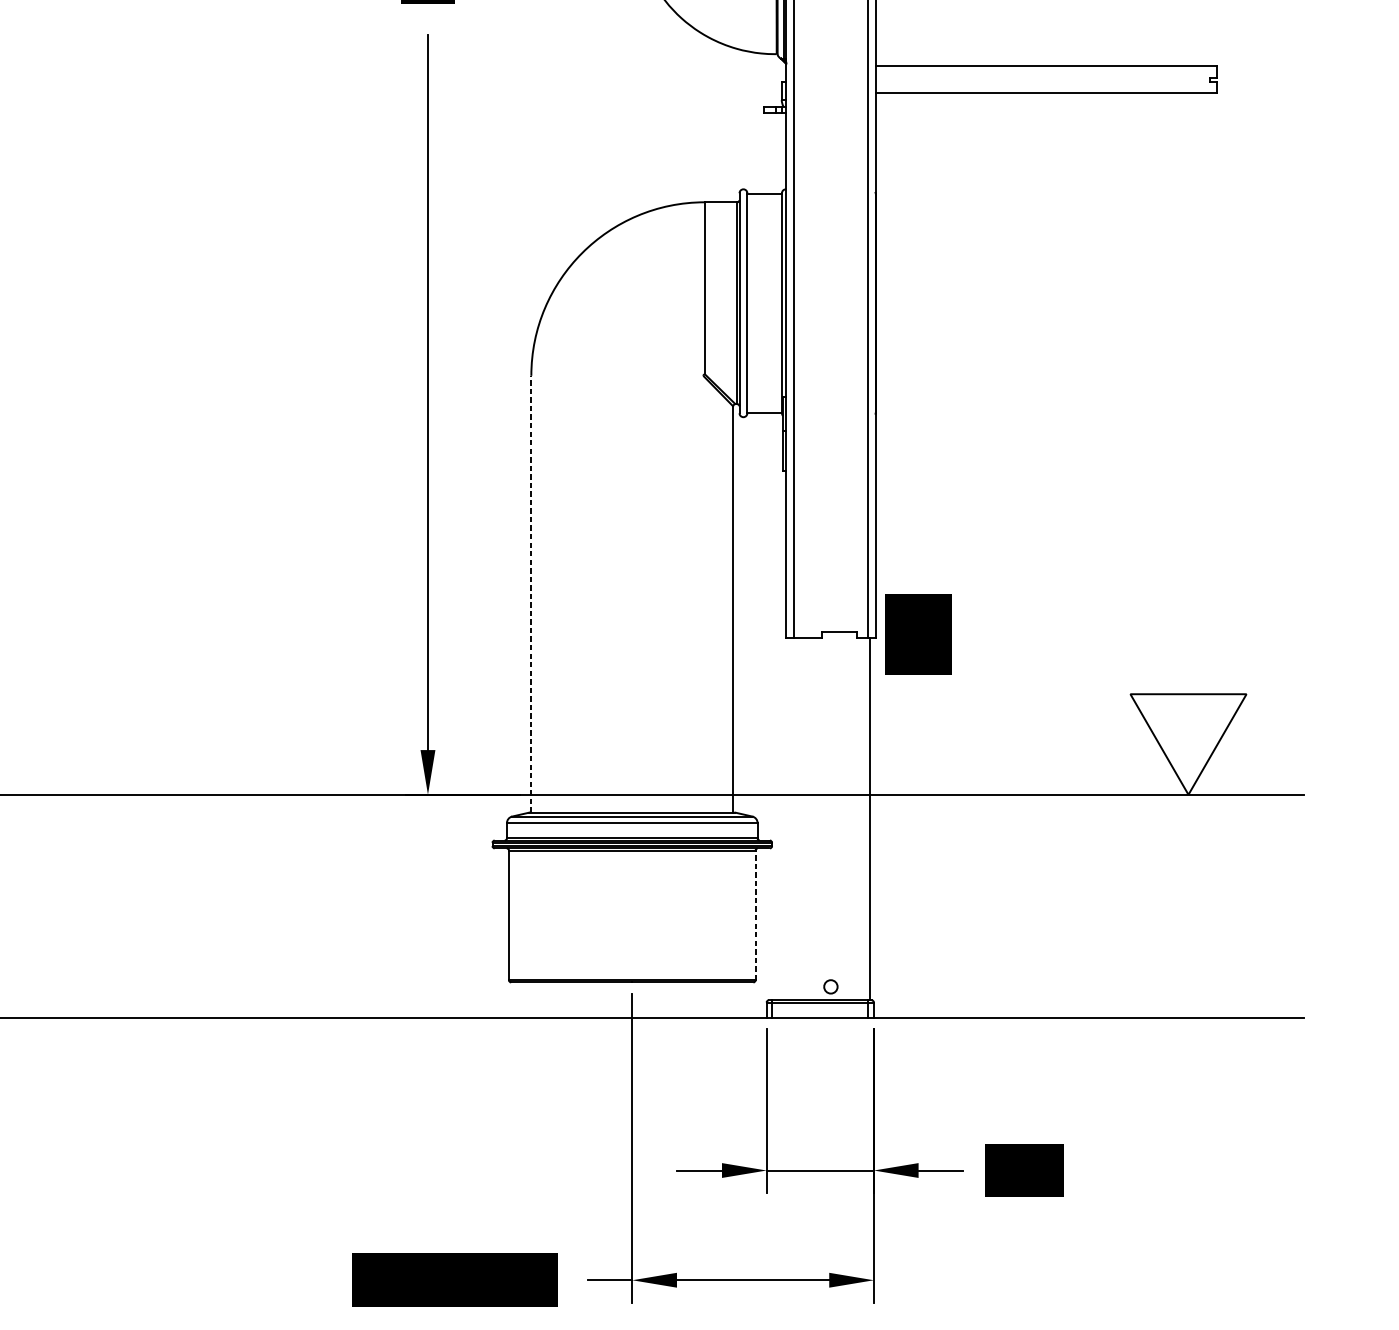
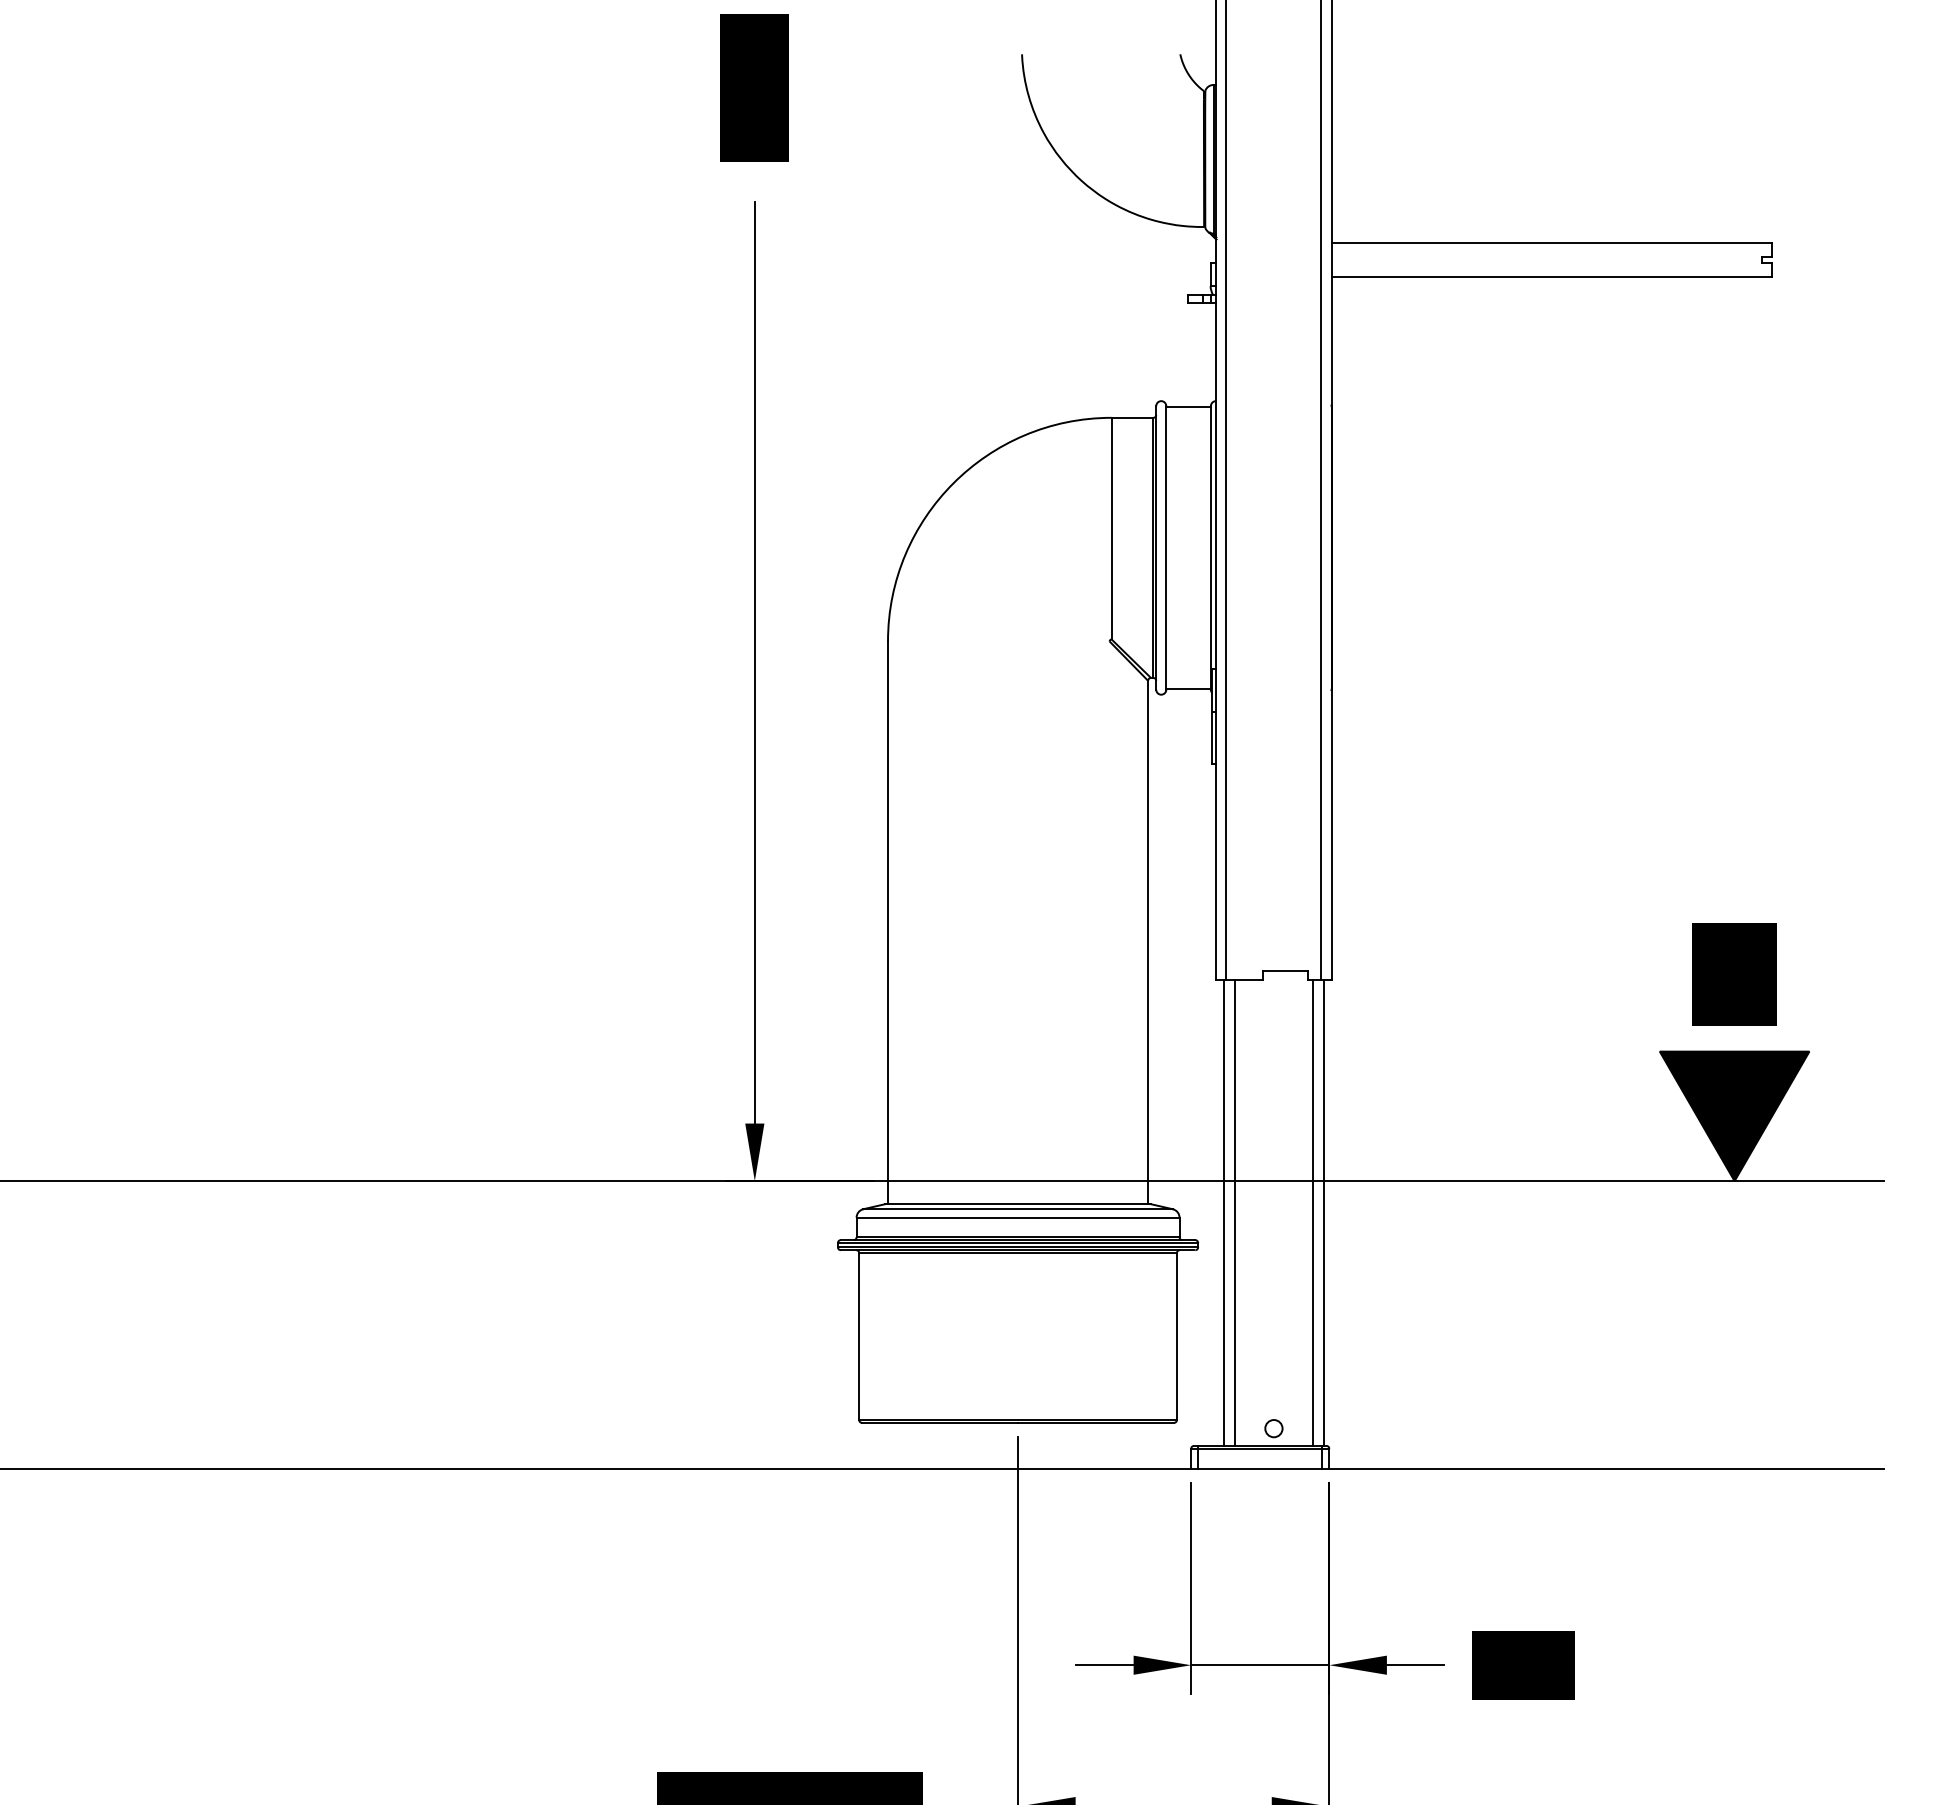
line: (531, 594) -> (888, 922), dashed -> solid
text: (918, 634) -> (1734, 974), moved
fill: (1188, 744) -> (1734, 1116), added
line: (791, 819) -> (1223, 1212), added
line: (801, 819) -> (1235, 1212), added
line: (860, 819) -> (1312, 1212), added
line: (755, 915) -> (1176, 1336), dashed -> solid

